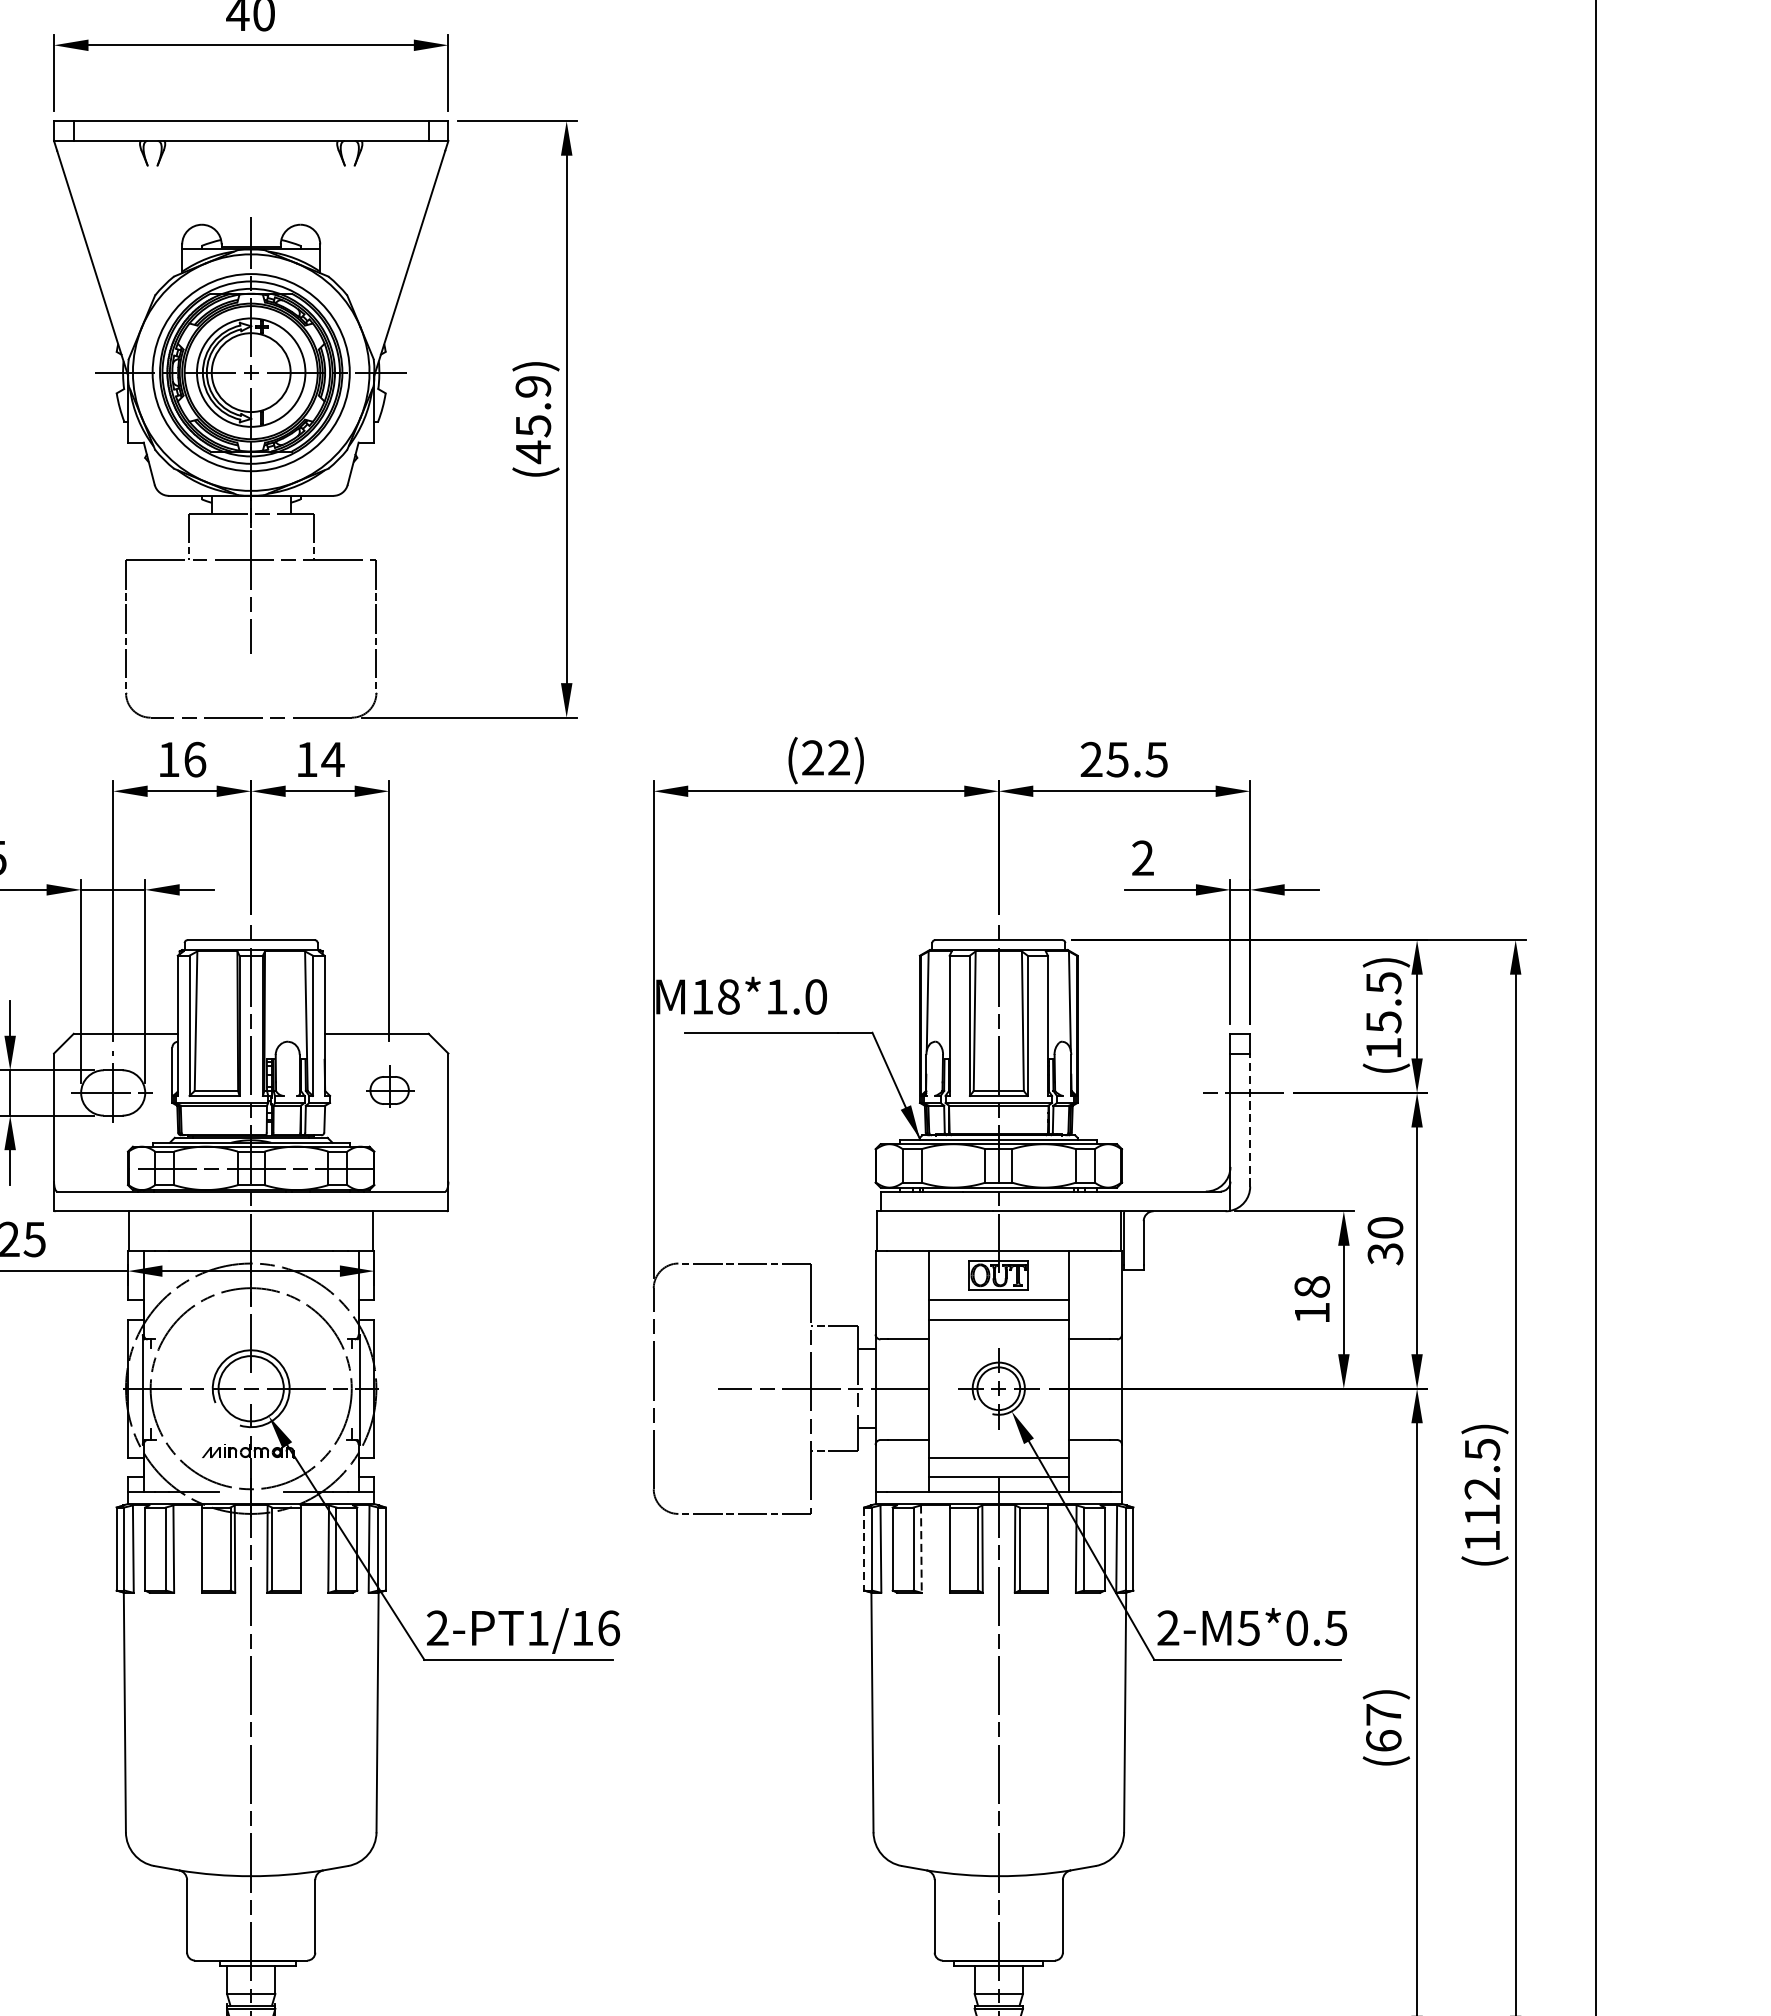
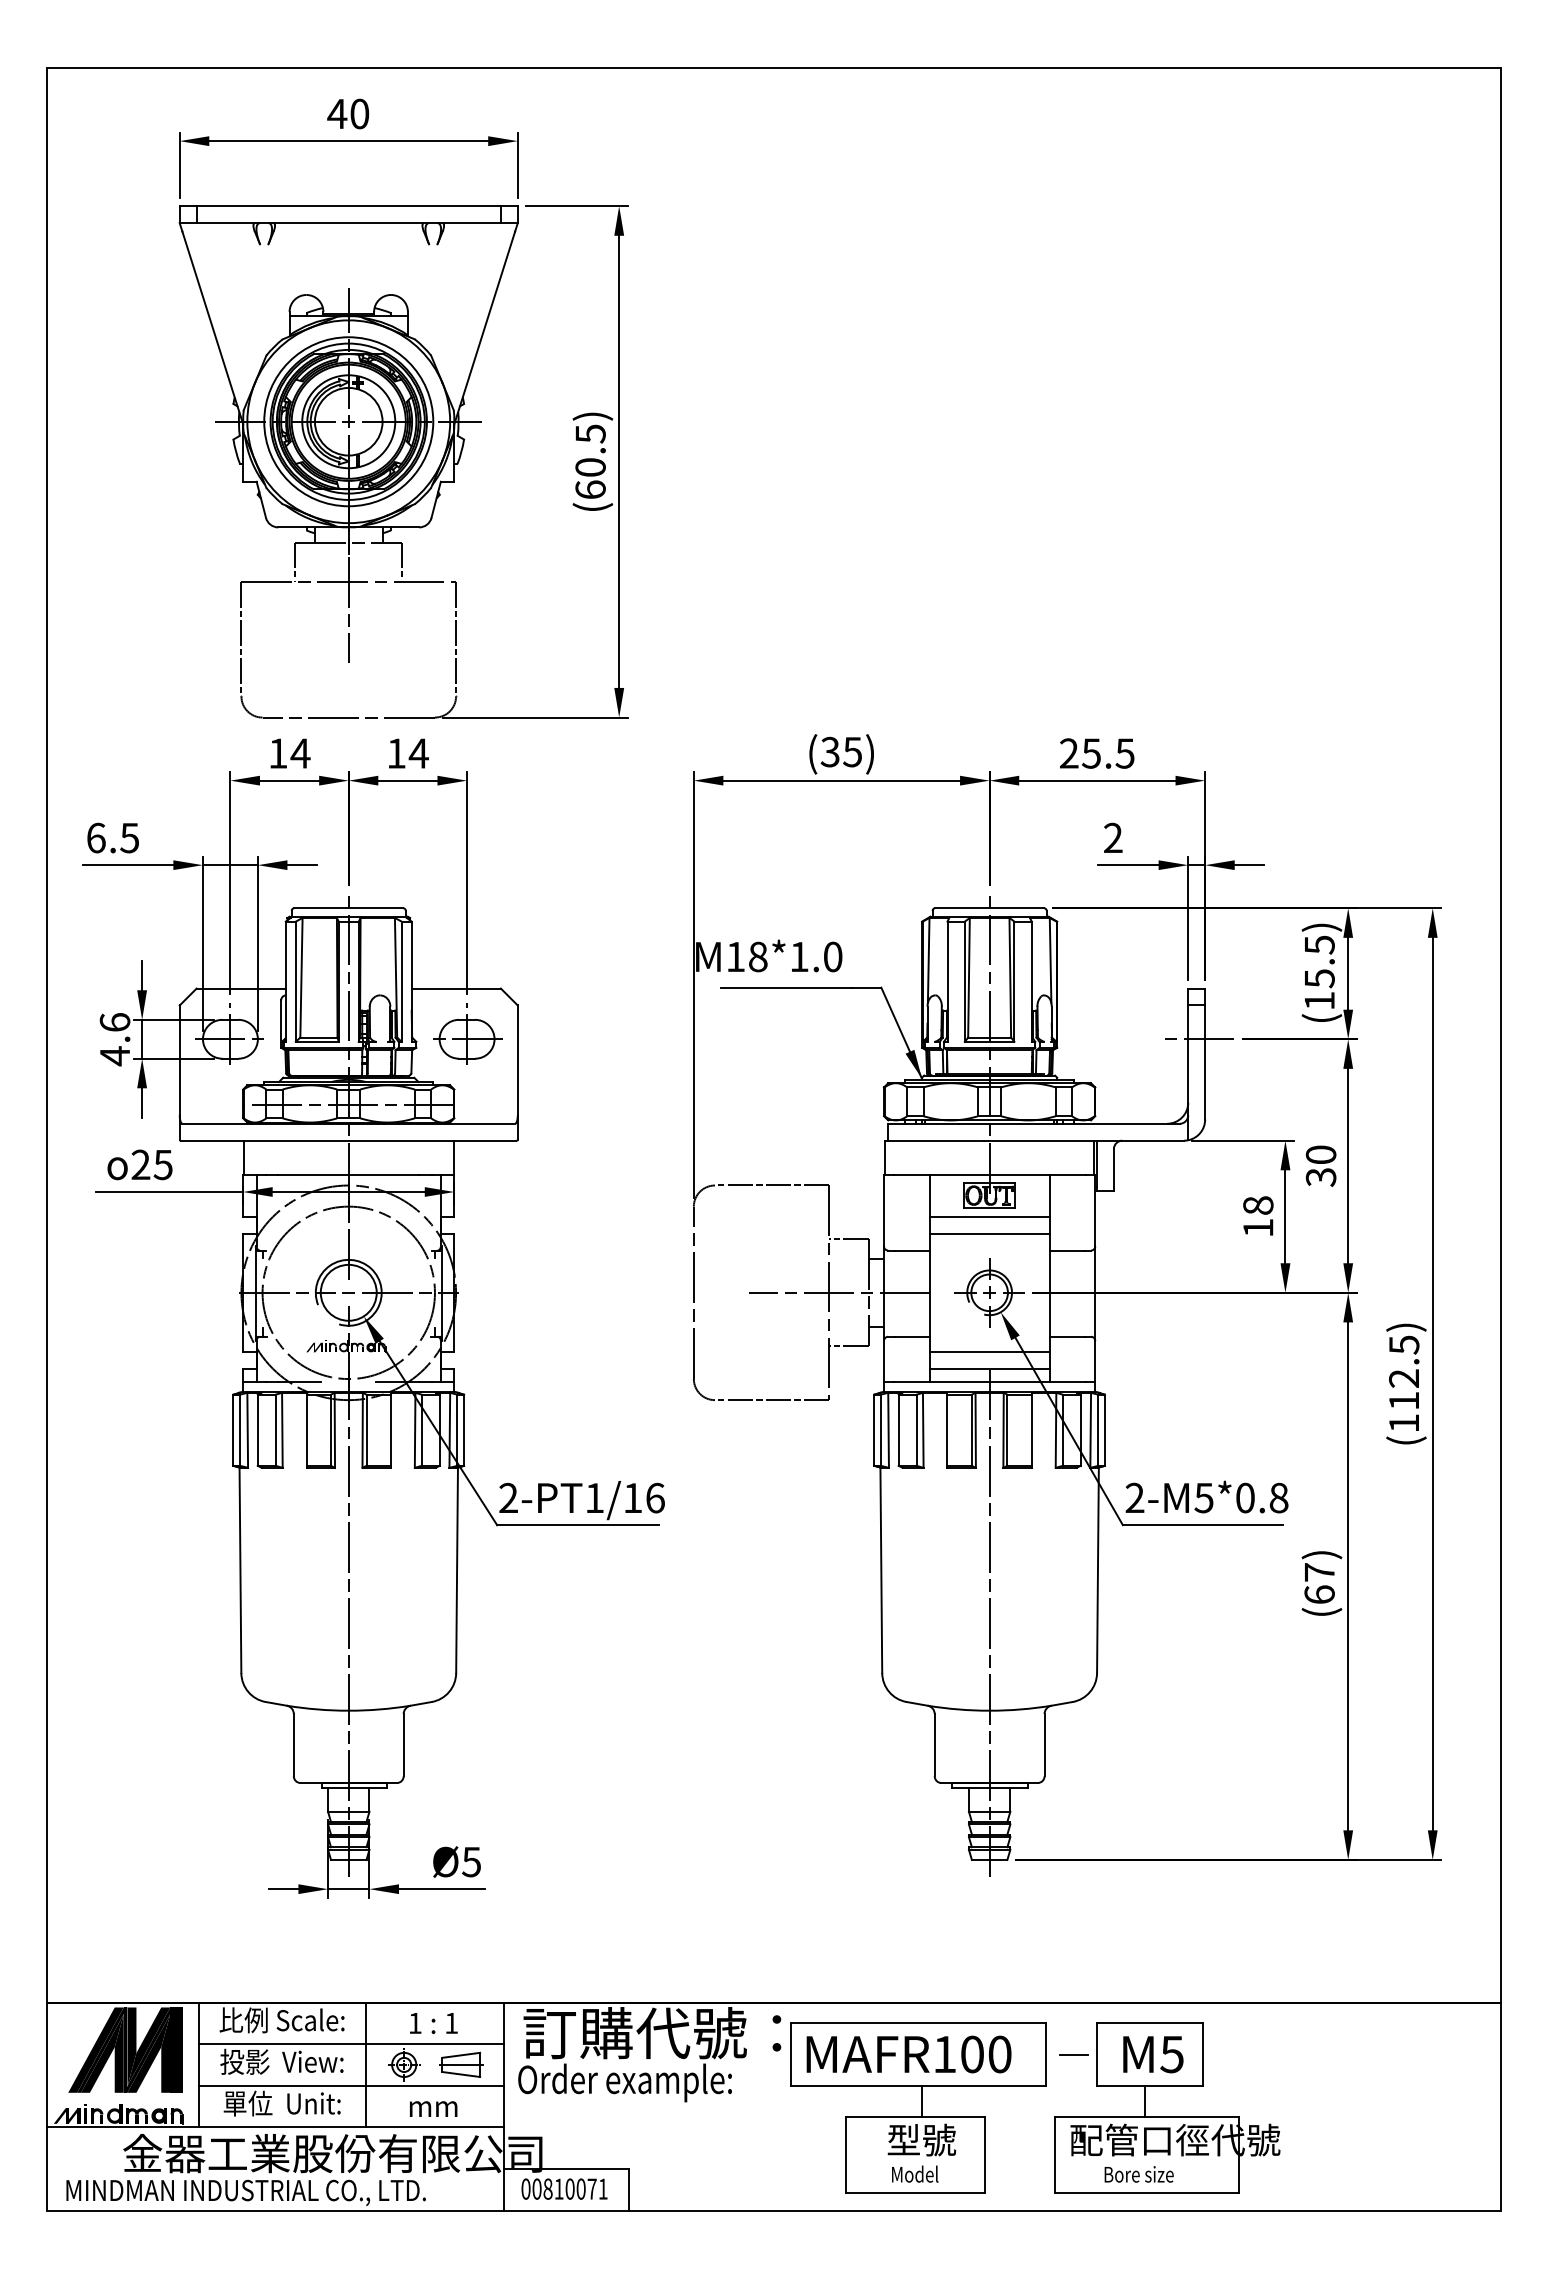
text: (533, 420) -> (590, 462), (45.9) -> (60.5)
text: (825, 757) -> (841, 751), (22) -> (35)
text: (194, 759) -> (300, 753), 16 -> 14
part: (389, 1086) -> (467, 1033), size x1.67
line: (1250, 1120) -> (1205, 1062), dashed -> solid
line: (864, 1549) -> (874, 1430), dashed -> solid
line: (921, 1549) -> (923, 1430), dashed -> solid
text: (1335, 1627) -> (1278, 1497), 2-M5*0.5 -> 2-M5*0.8

